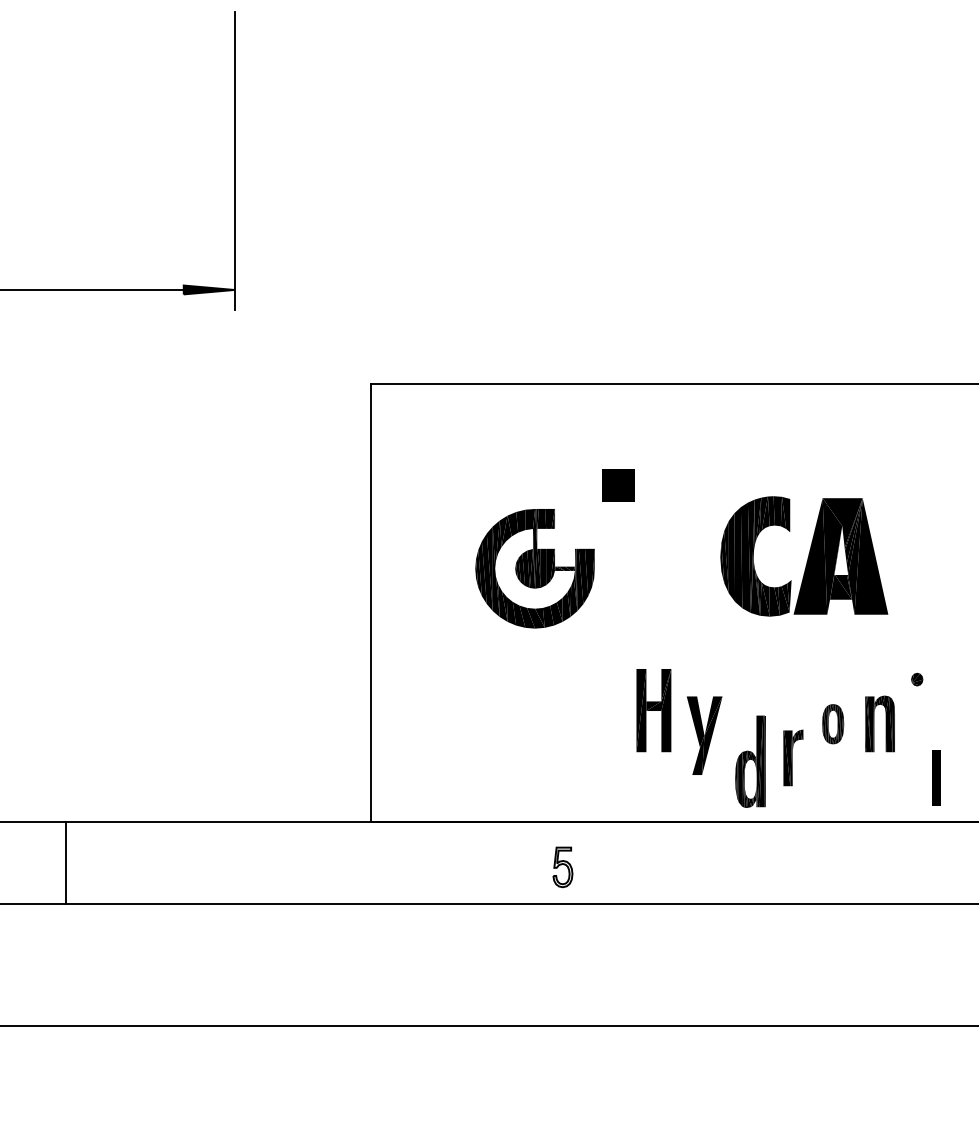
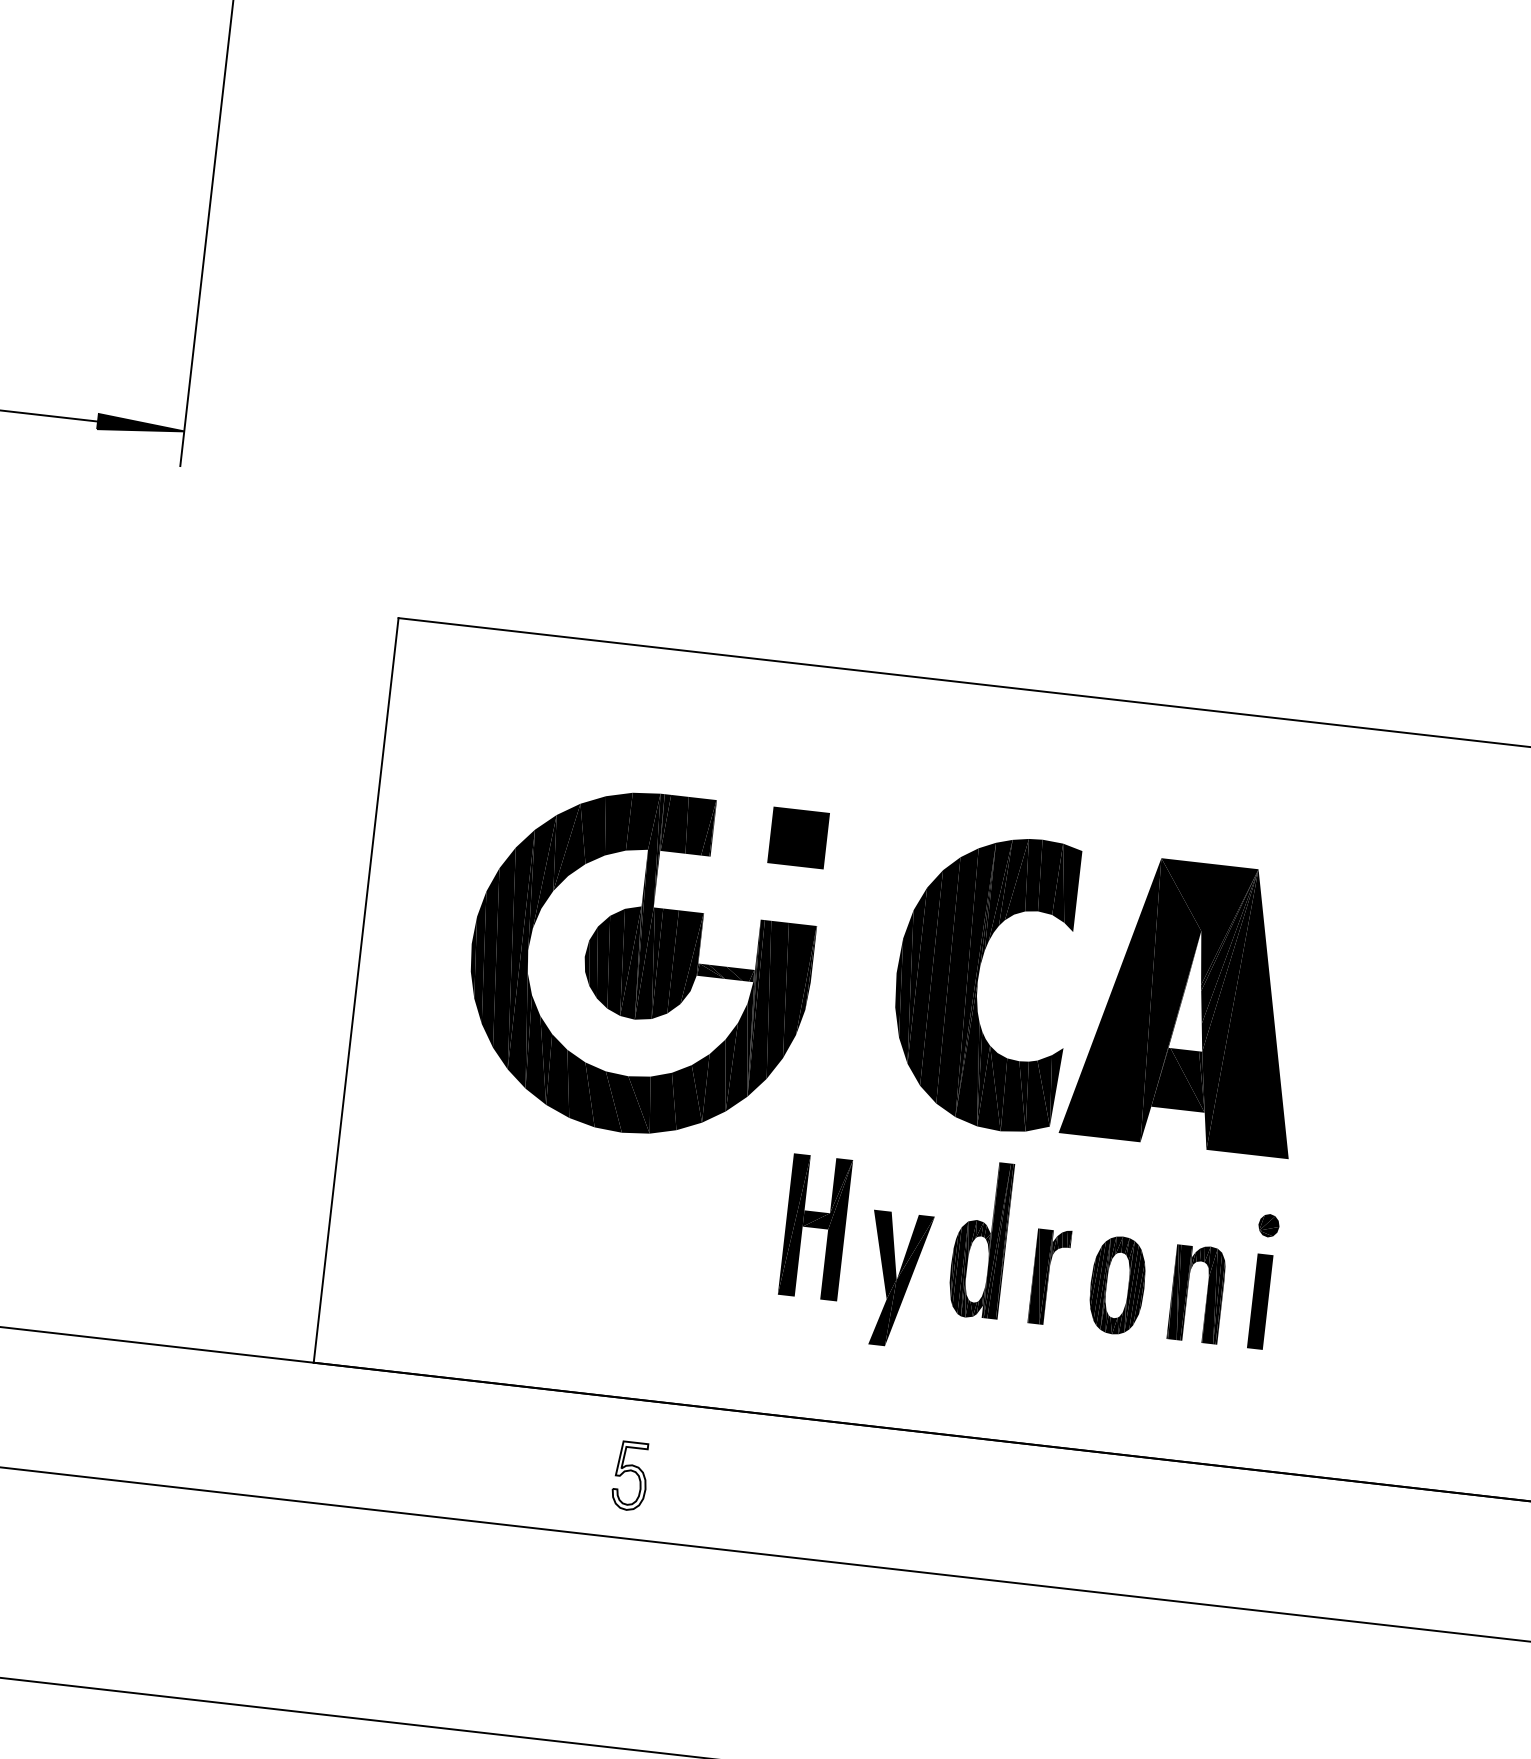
part: (804, 556) -> (1101, 994), size x1.43
part: (534, 568) -> (640, 962), size x1.67
part: (832, 723) -> (1116, 1283), size x1.43
part: (793, 757) -> (1050, 1276), moved
part: (750, 761) -> (980, 1239), moved
part: (936, 777) -> (1260, 1300), moved

